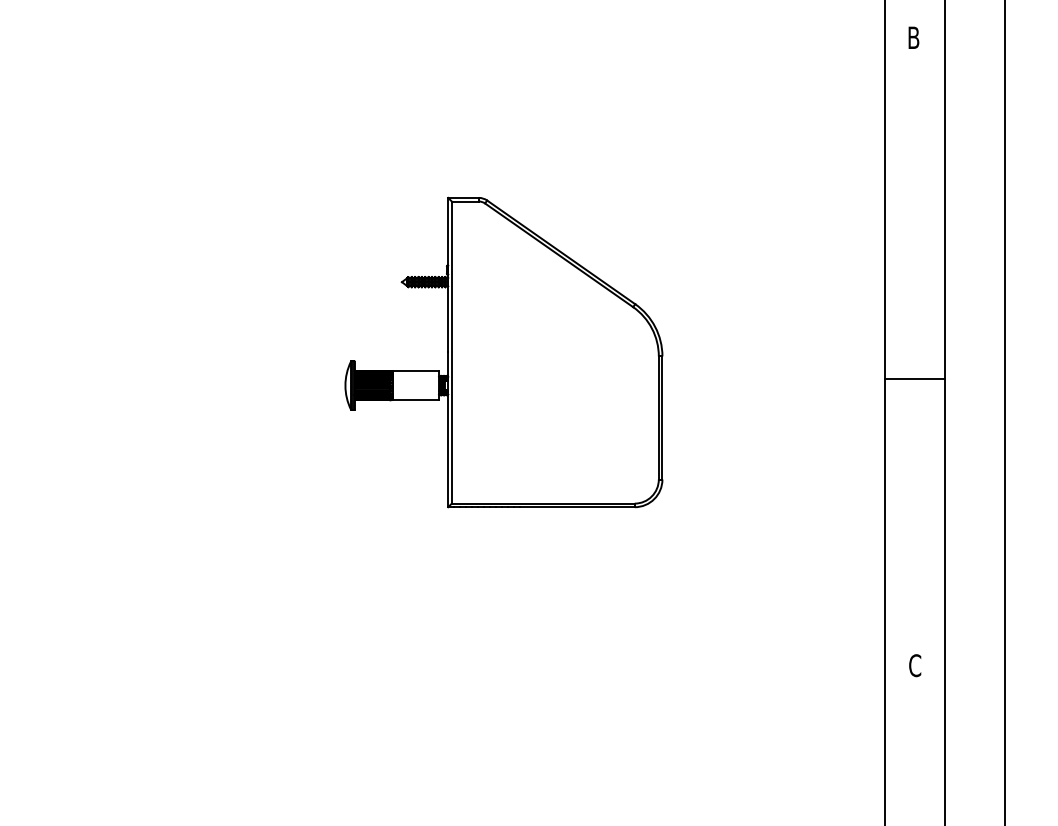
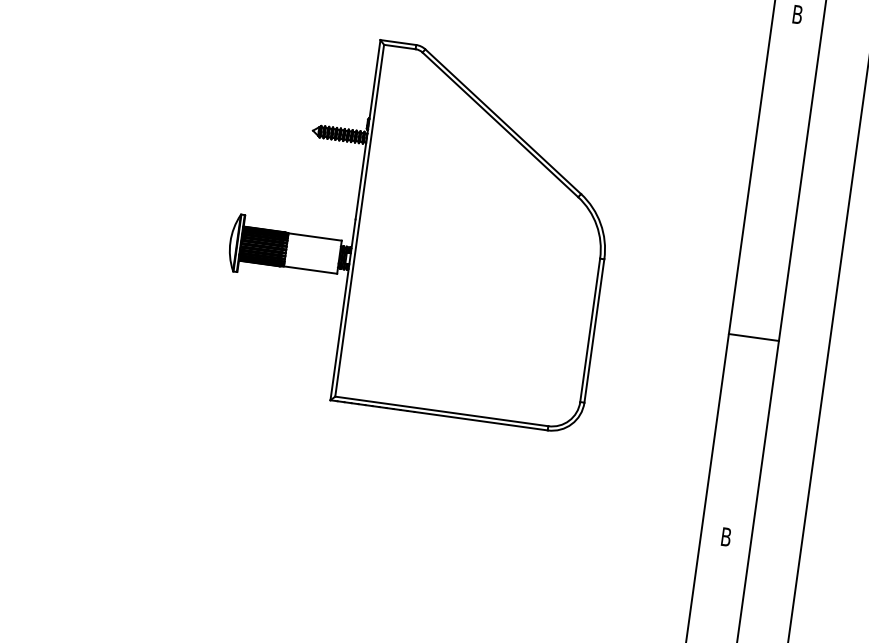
part: (503, 352) -> (420, 229), size x1.4
line: (914, 378) -> (753, 337), moved
text: (915, 665) -> (726, 536), C -> B

